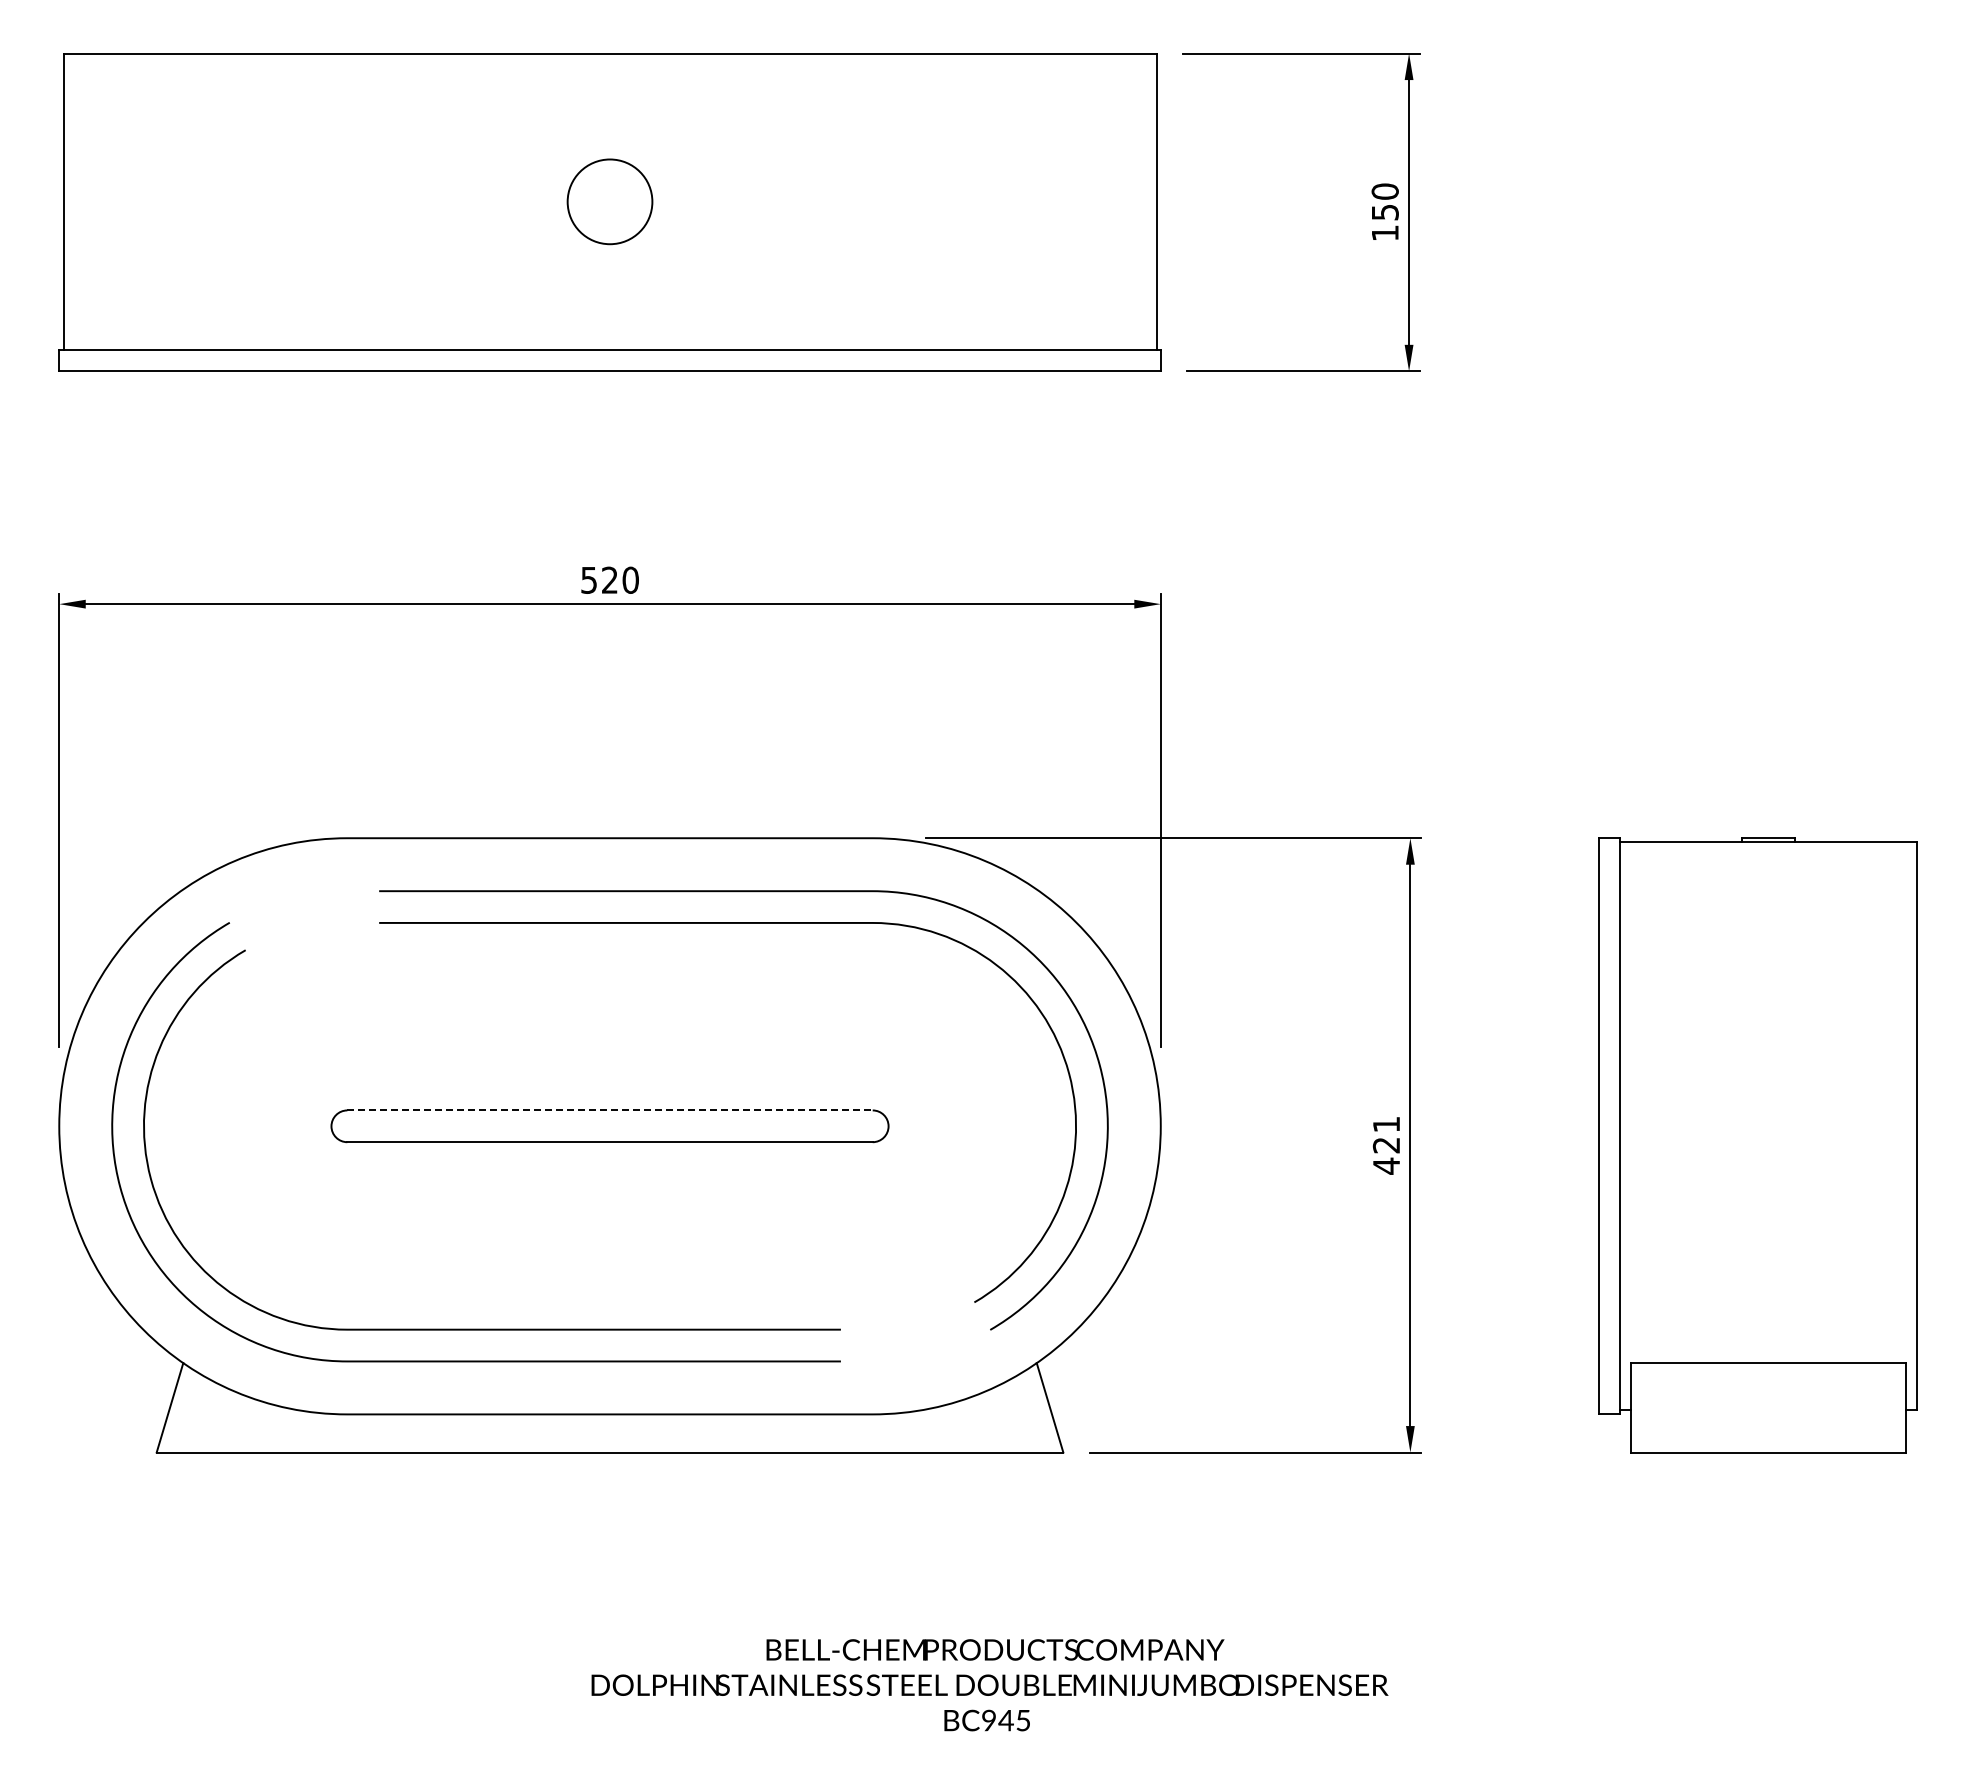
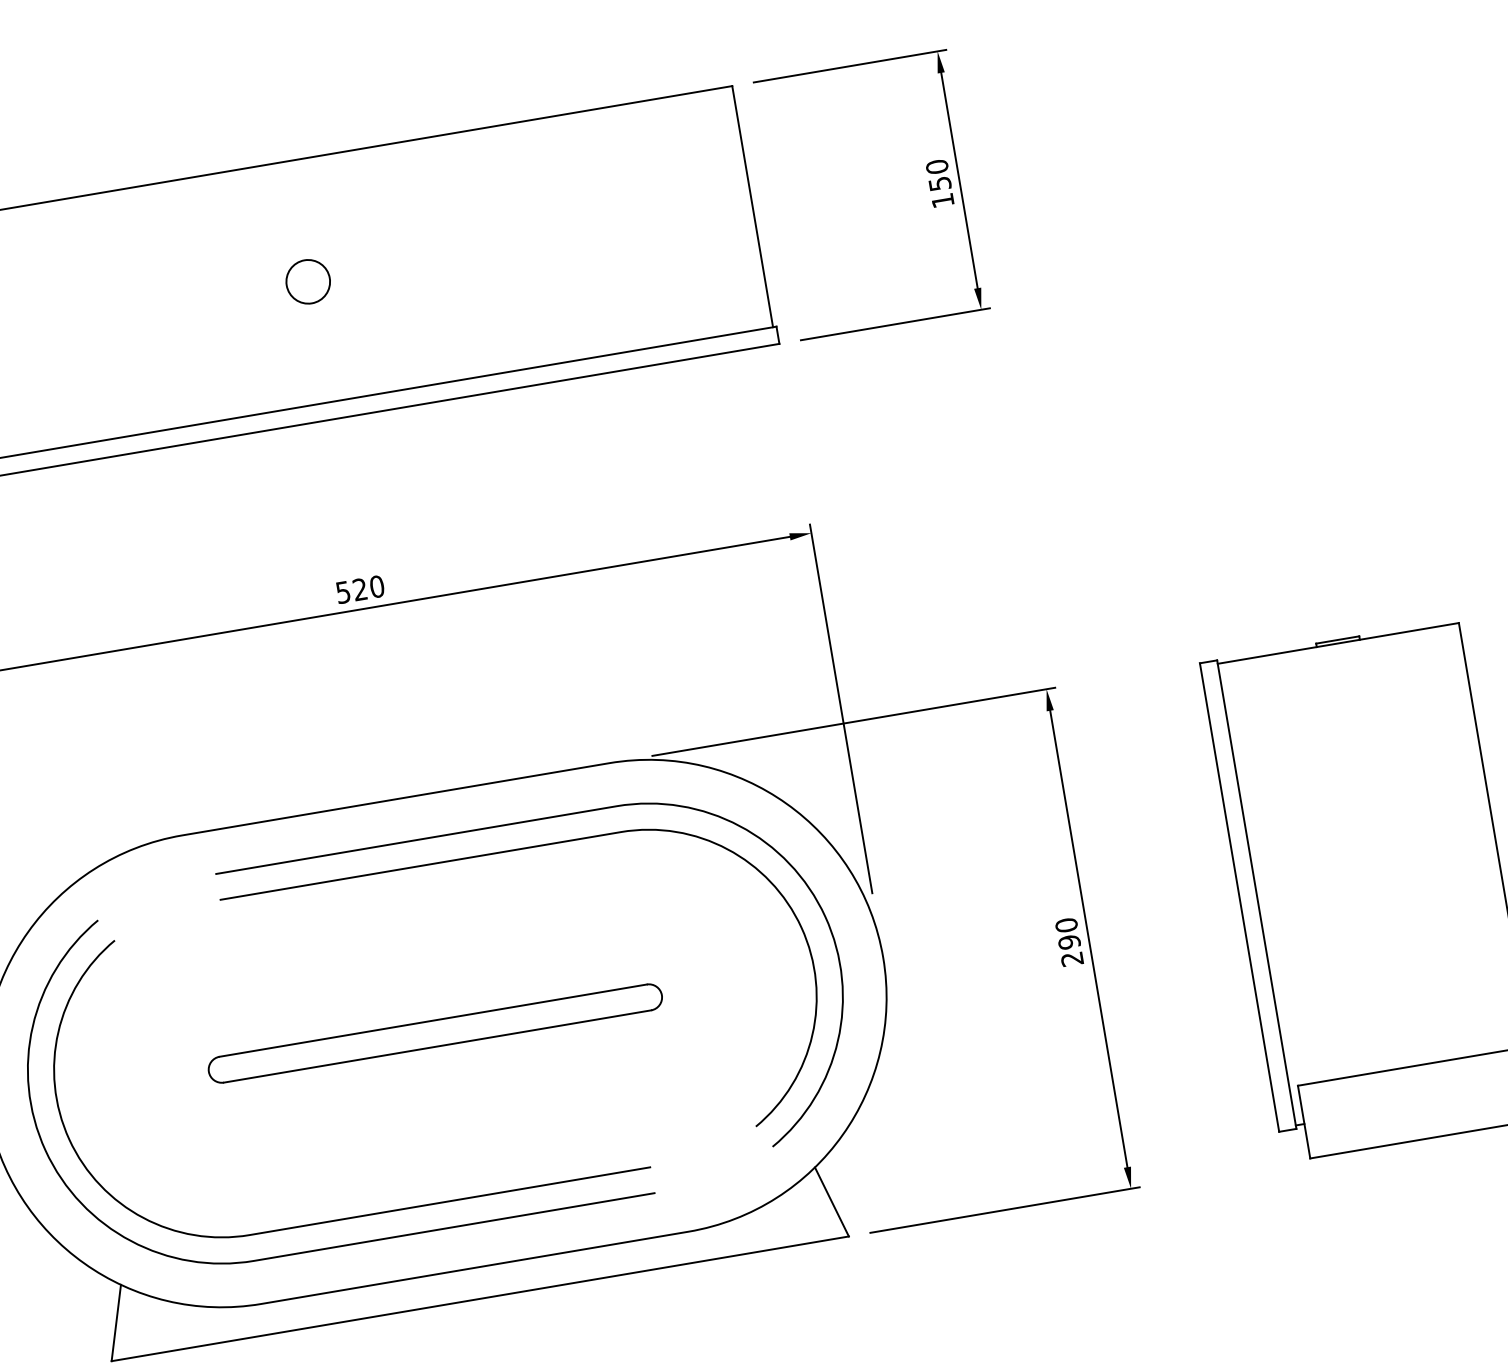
circle: (609, 201) -> (307, 281), size x0.62
line: (610, 1110) -> (433, 1020), dashed -> solid
text: (1386, 1145) -> (1069, 942), 421 -> 290

